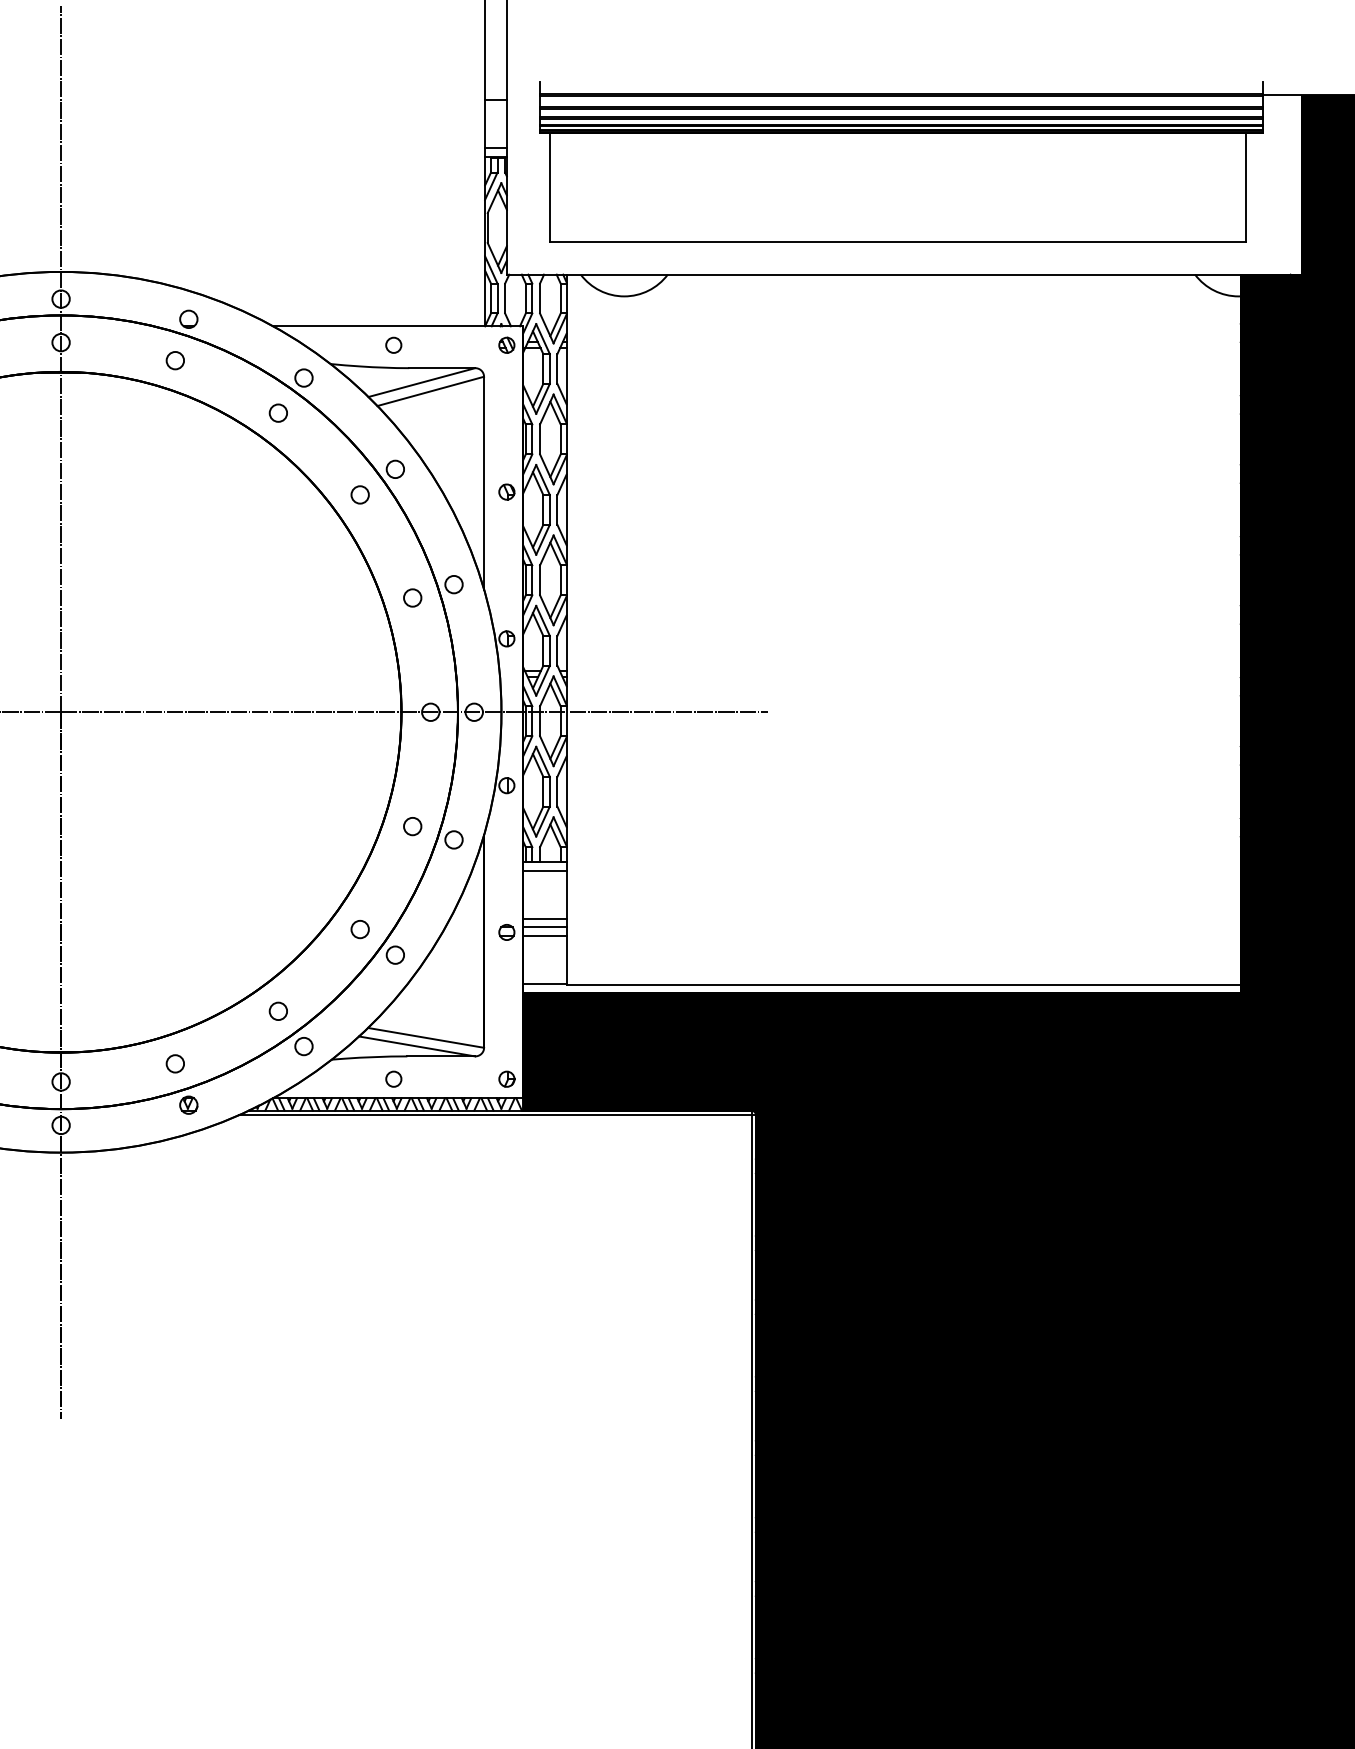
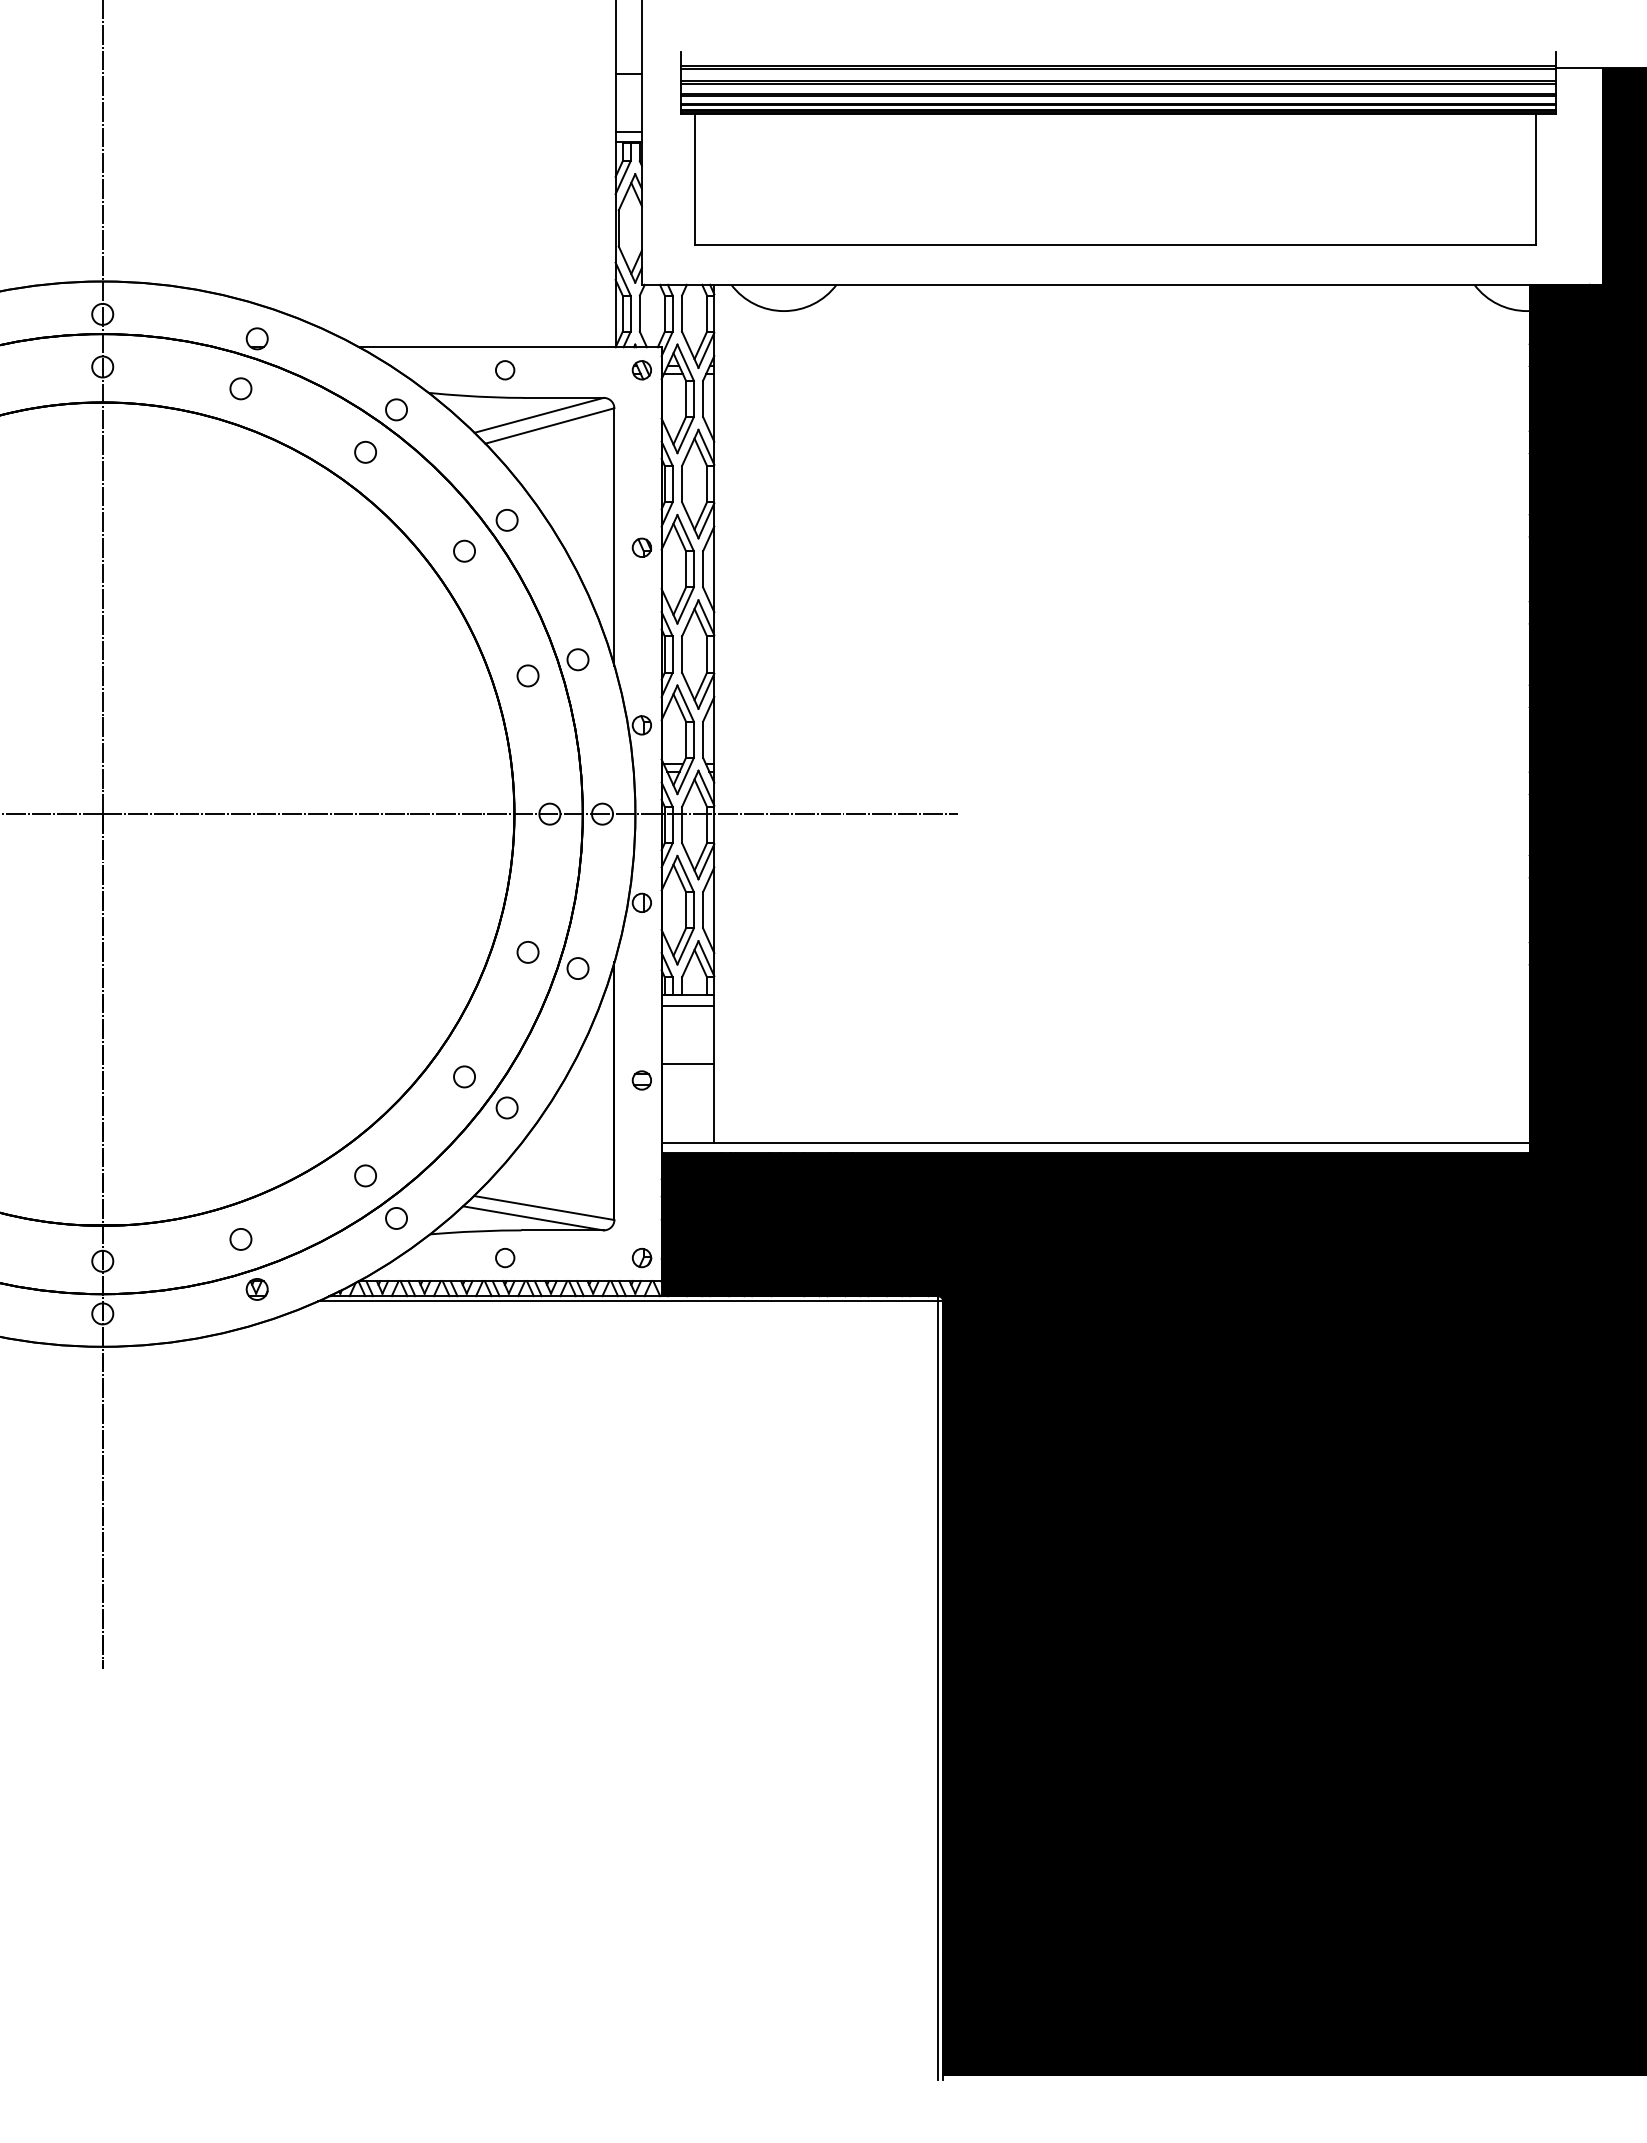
line: (544, 927) -> (687, 1074), removed
line: (544, 935) -> (687, 1084), removed

